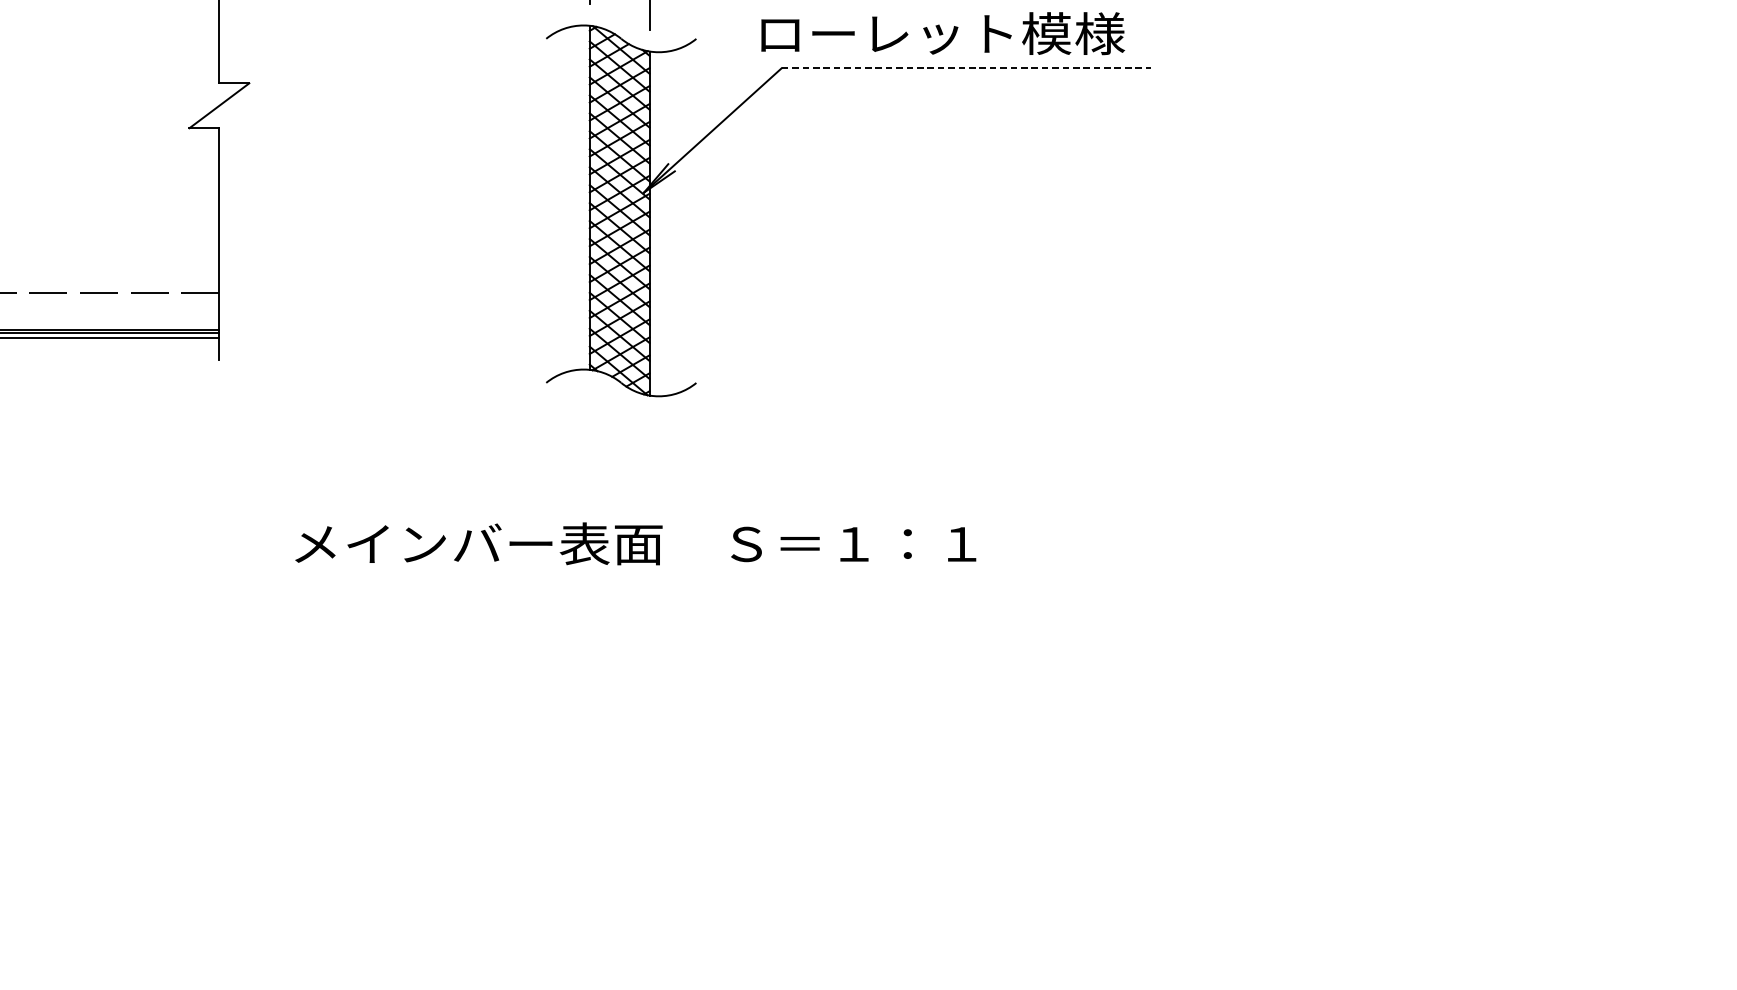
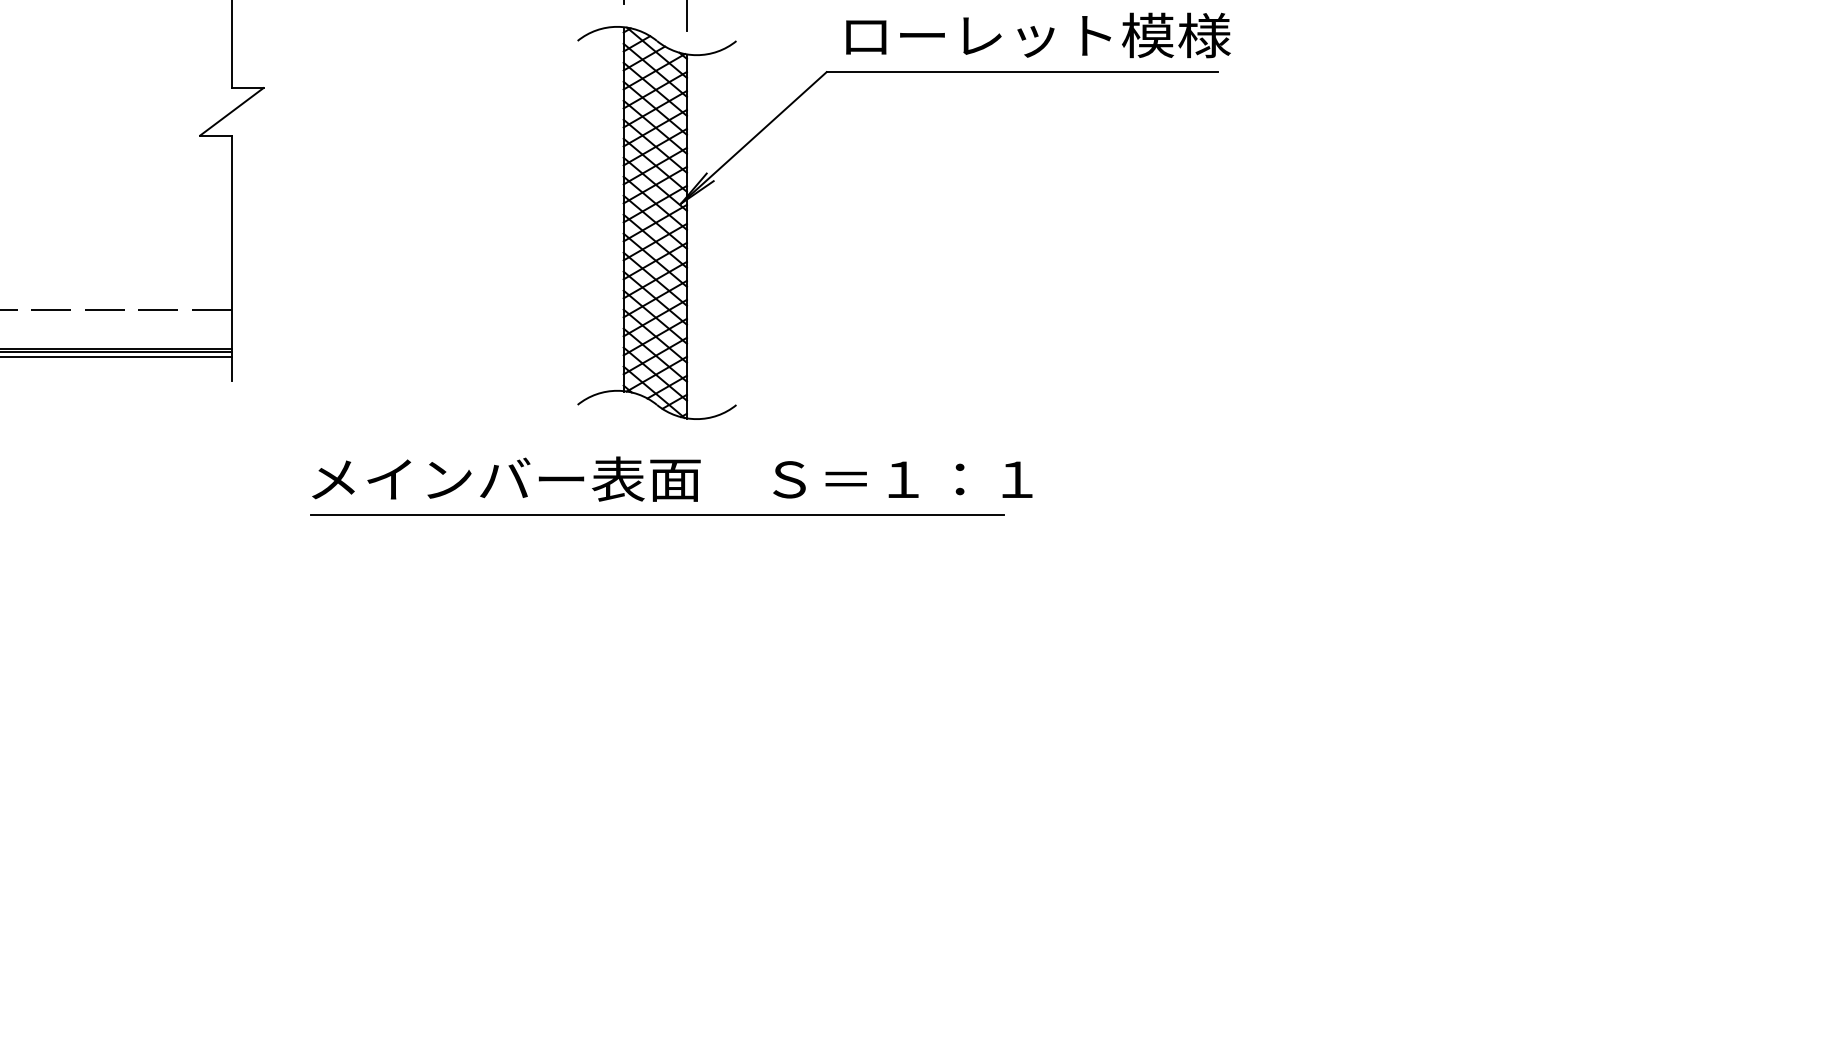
text: (943, 33) -> (1038, 35), moved
line: (966, 68) -> (1022, 72), dashed -> solid
line: (621, 487) -> (657, 515), added
text: (635, 543) -> (672, 478), moved

